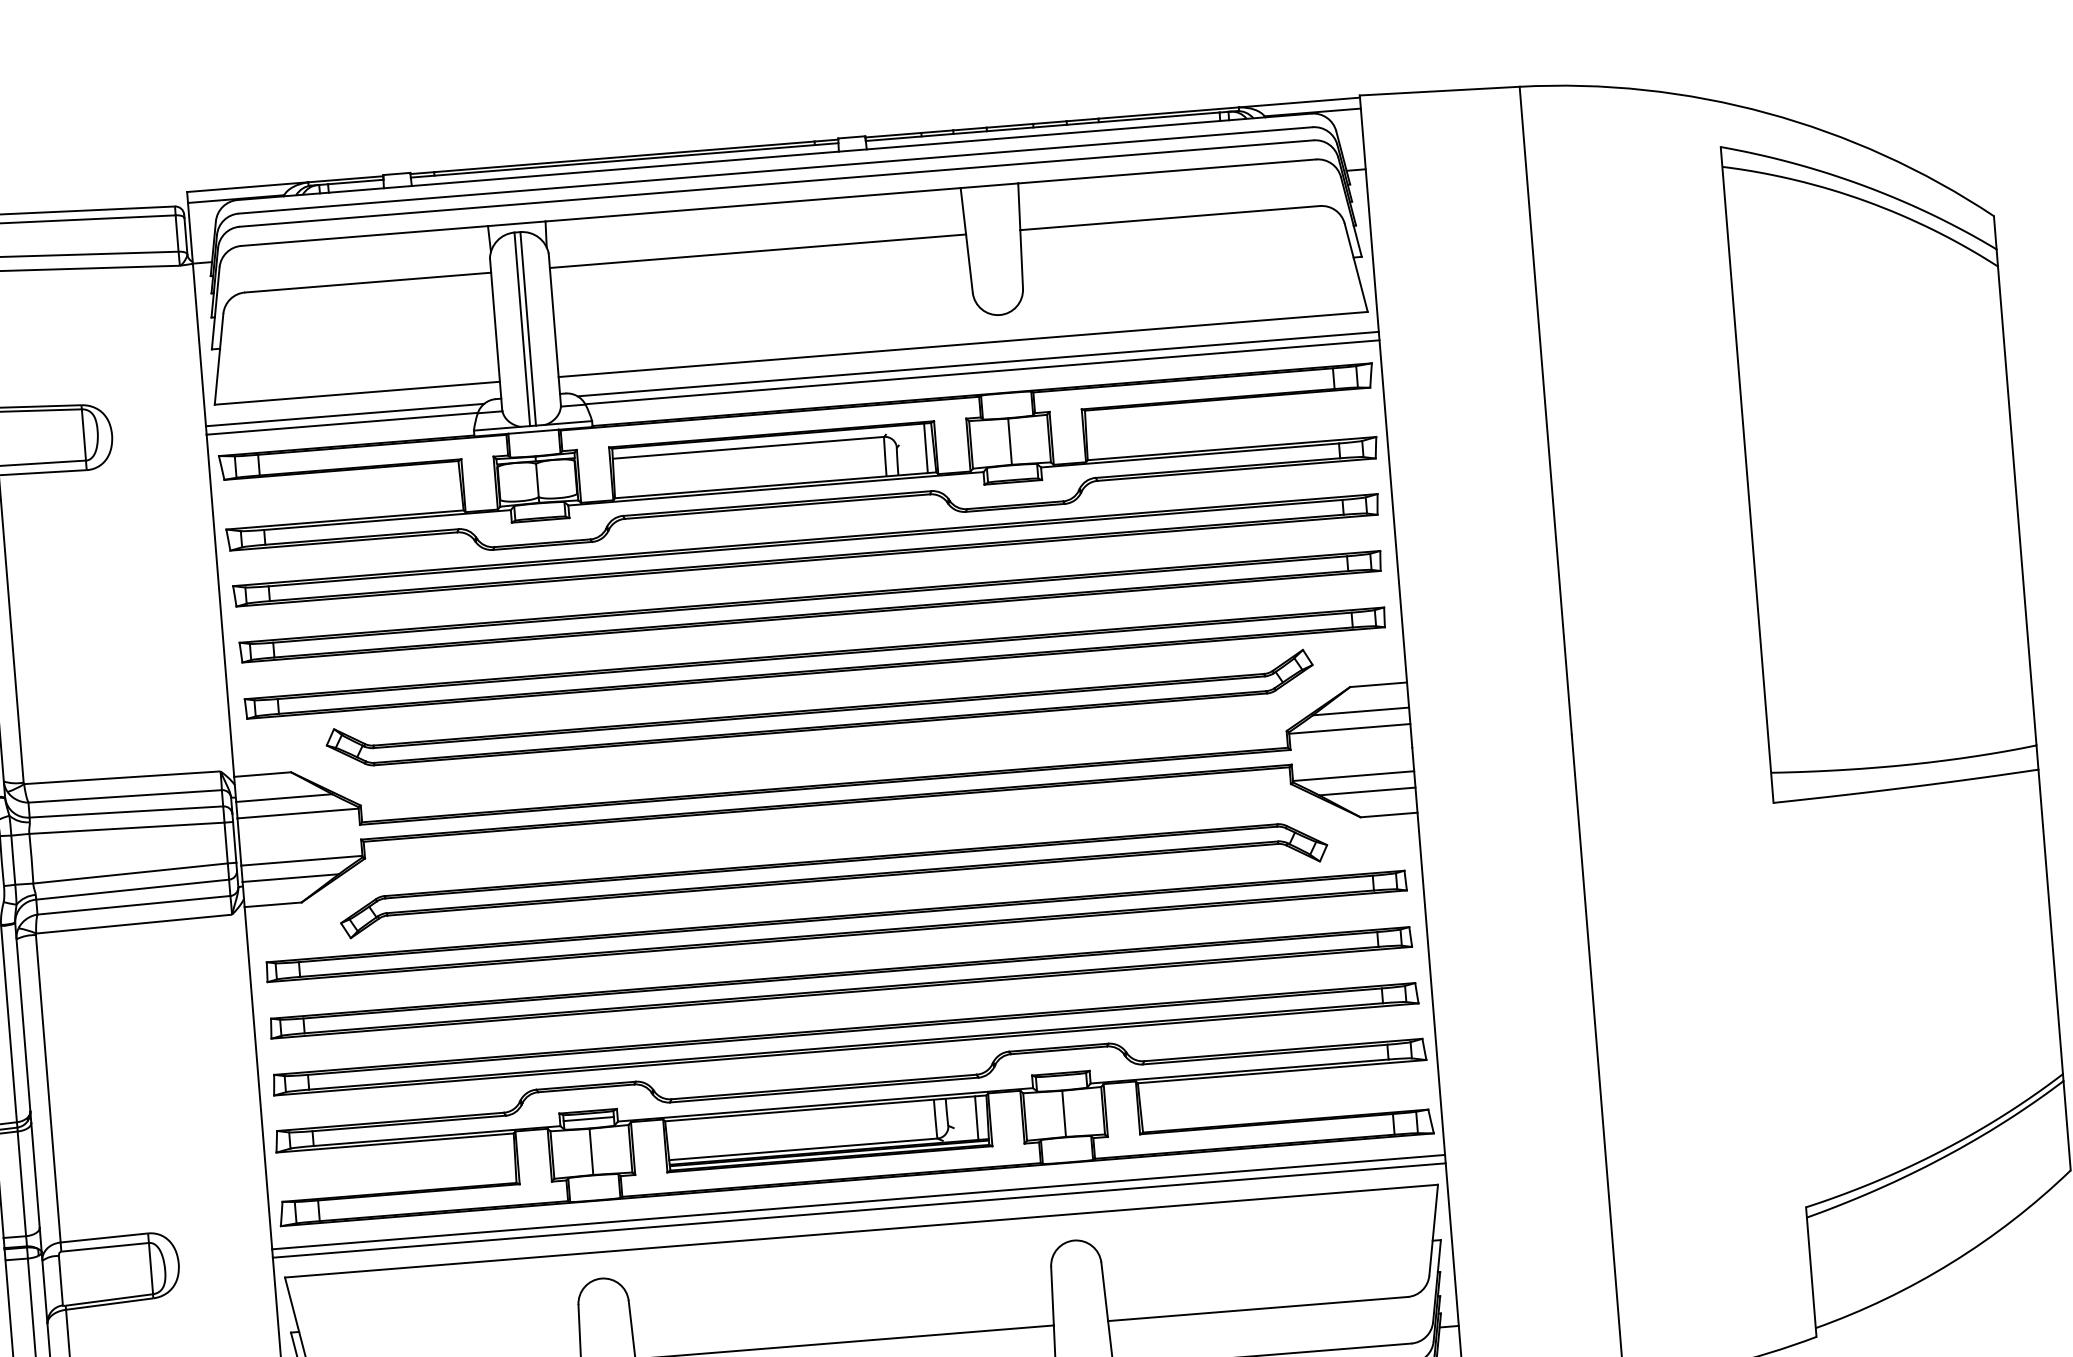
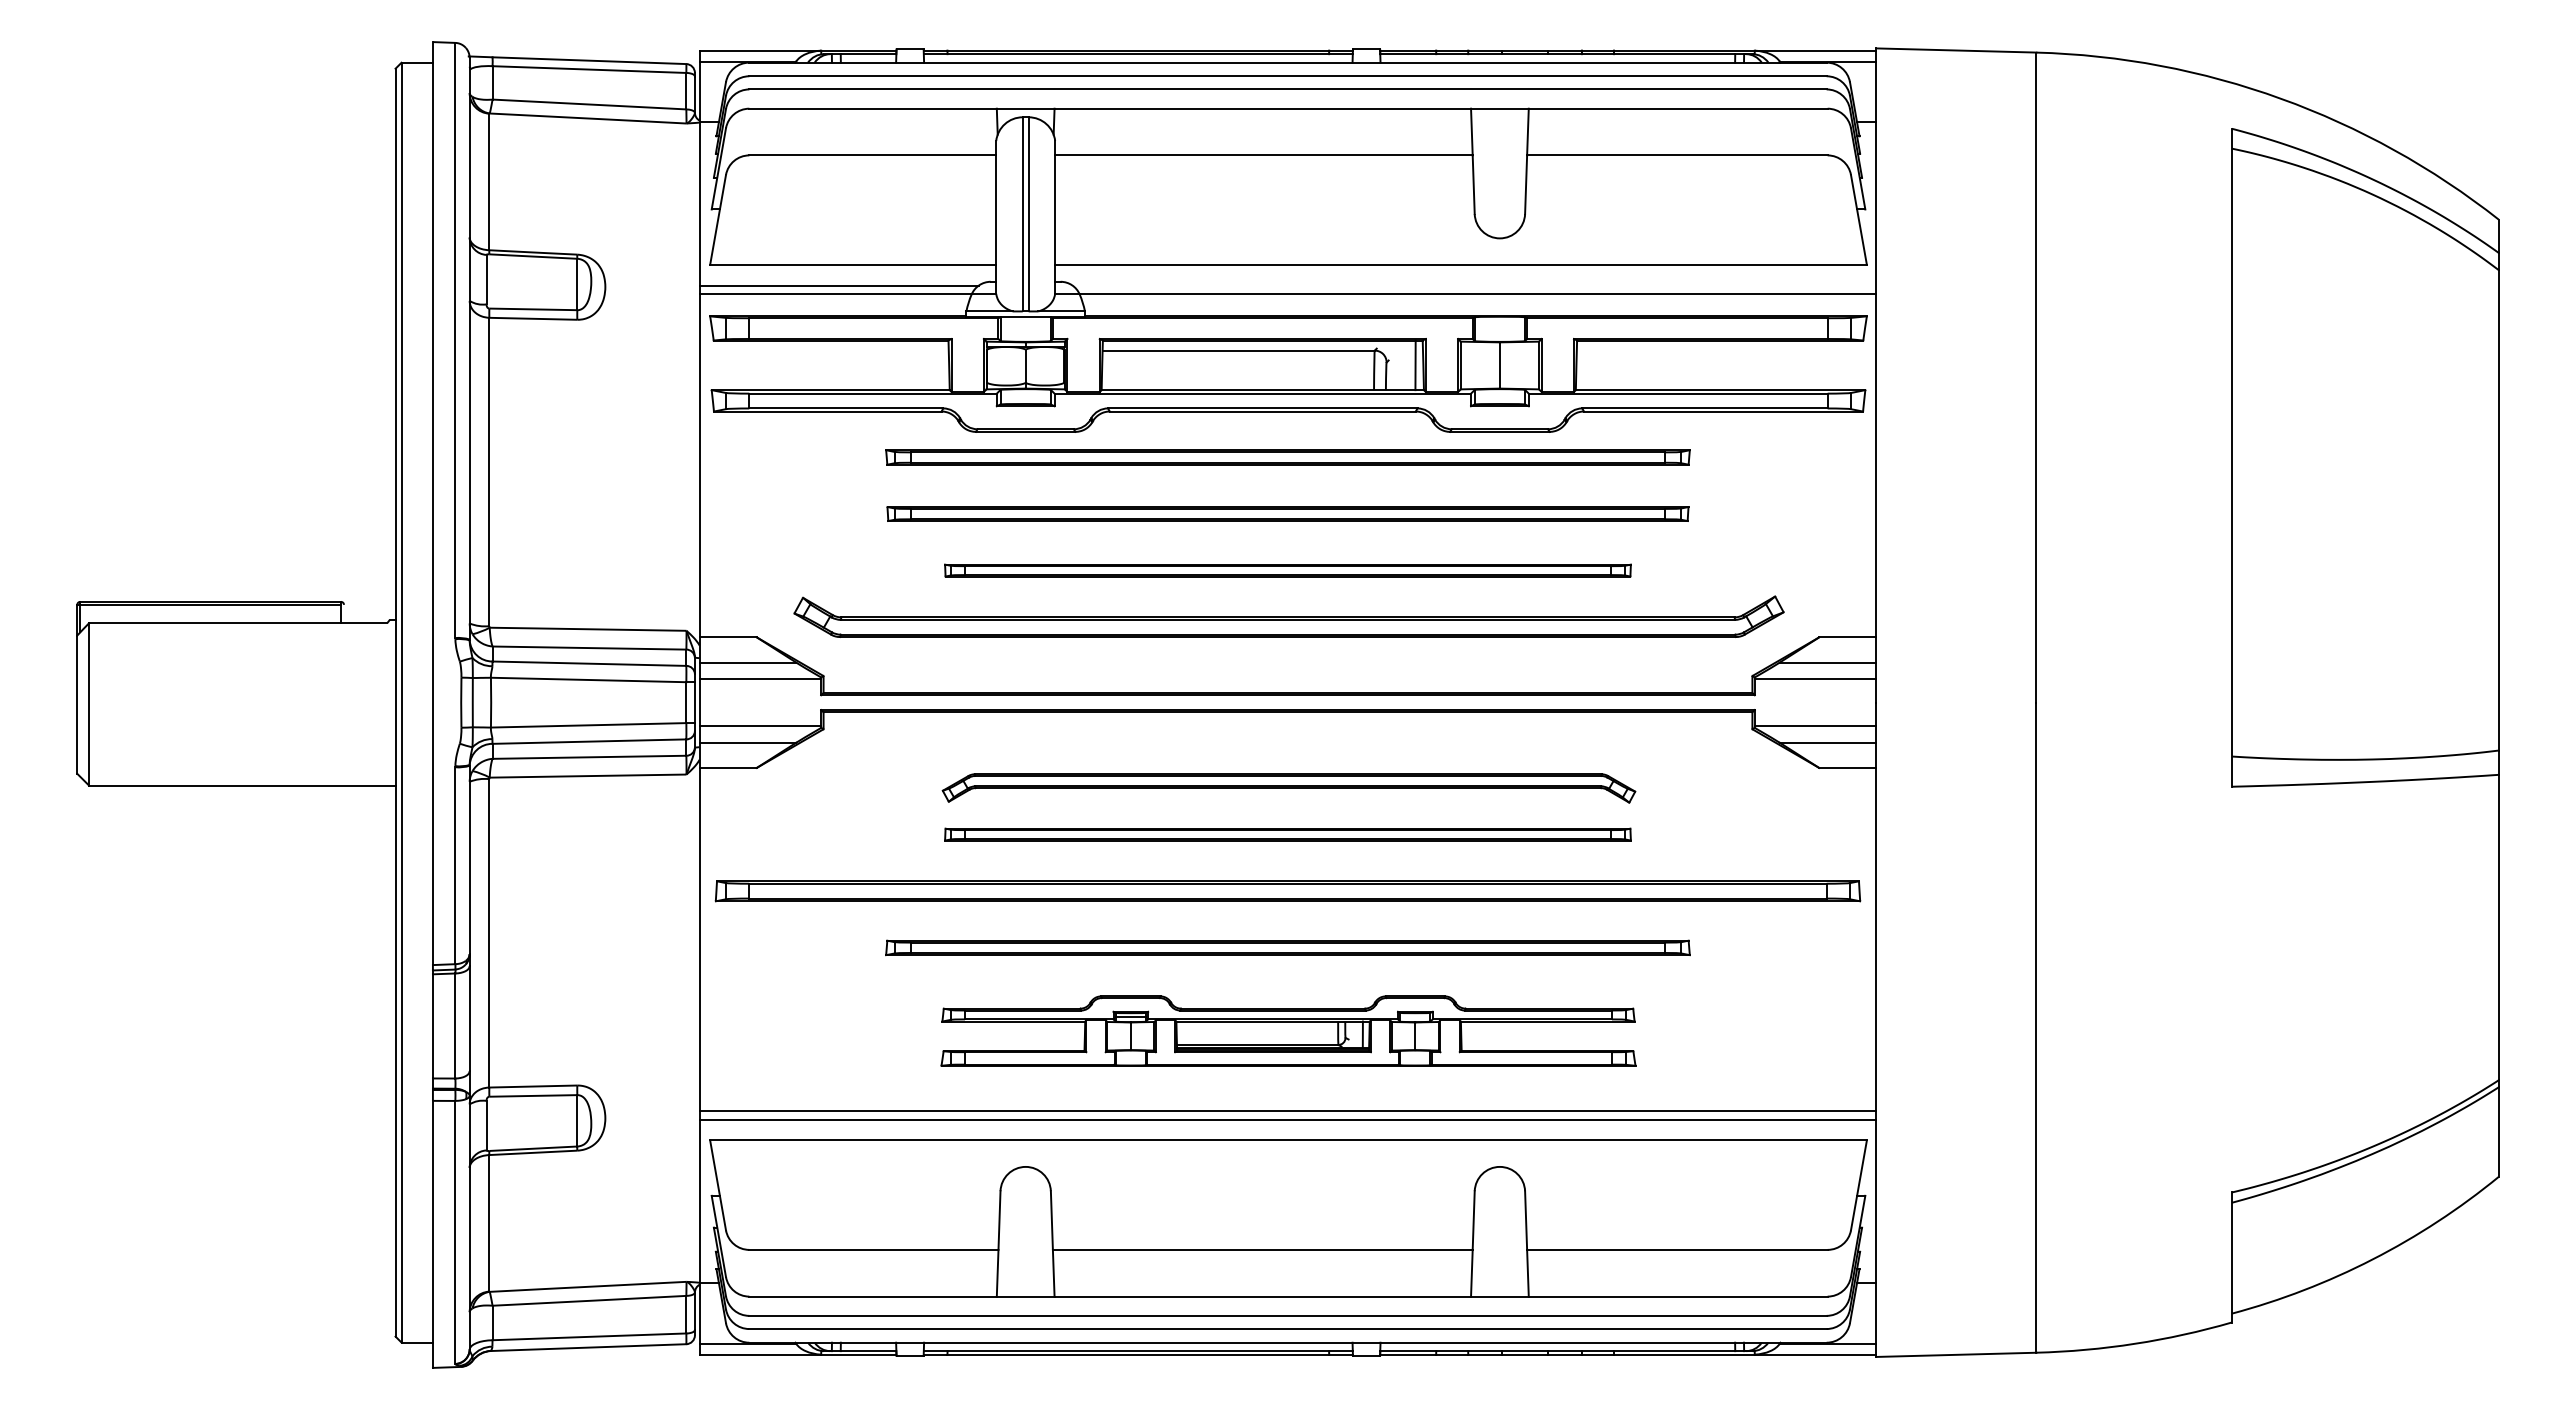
line: (978, 364) -> (1474, 285), removed
part: (805, 550) -> (1287, 457), size x0.7
part: (810, 606) -> (1287, 513), size x0.7
part: (814, 663) -> (1287, 570), size x0.6
part: (833, 880) -> (1288, 788), size x0.7
part: (835, 926) -> (1287, 834), size x0.6
part: (845, 1038) -> (1287, 947), size x0.7
part: (852, 1121) -> (1288, 1030), size x0.6

